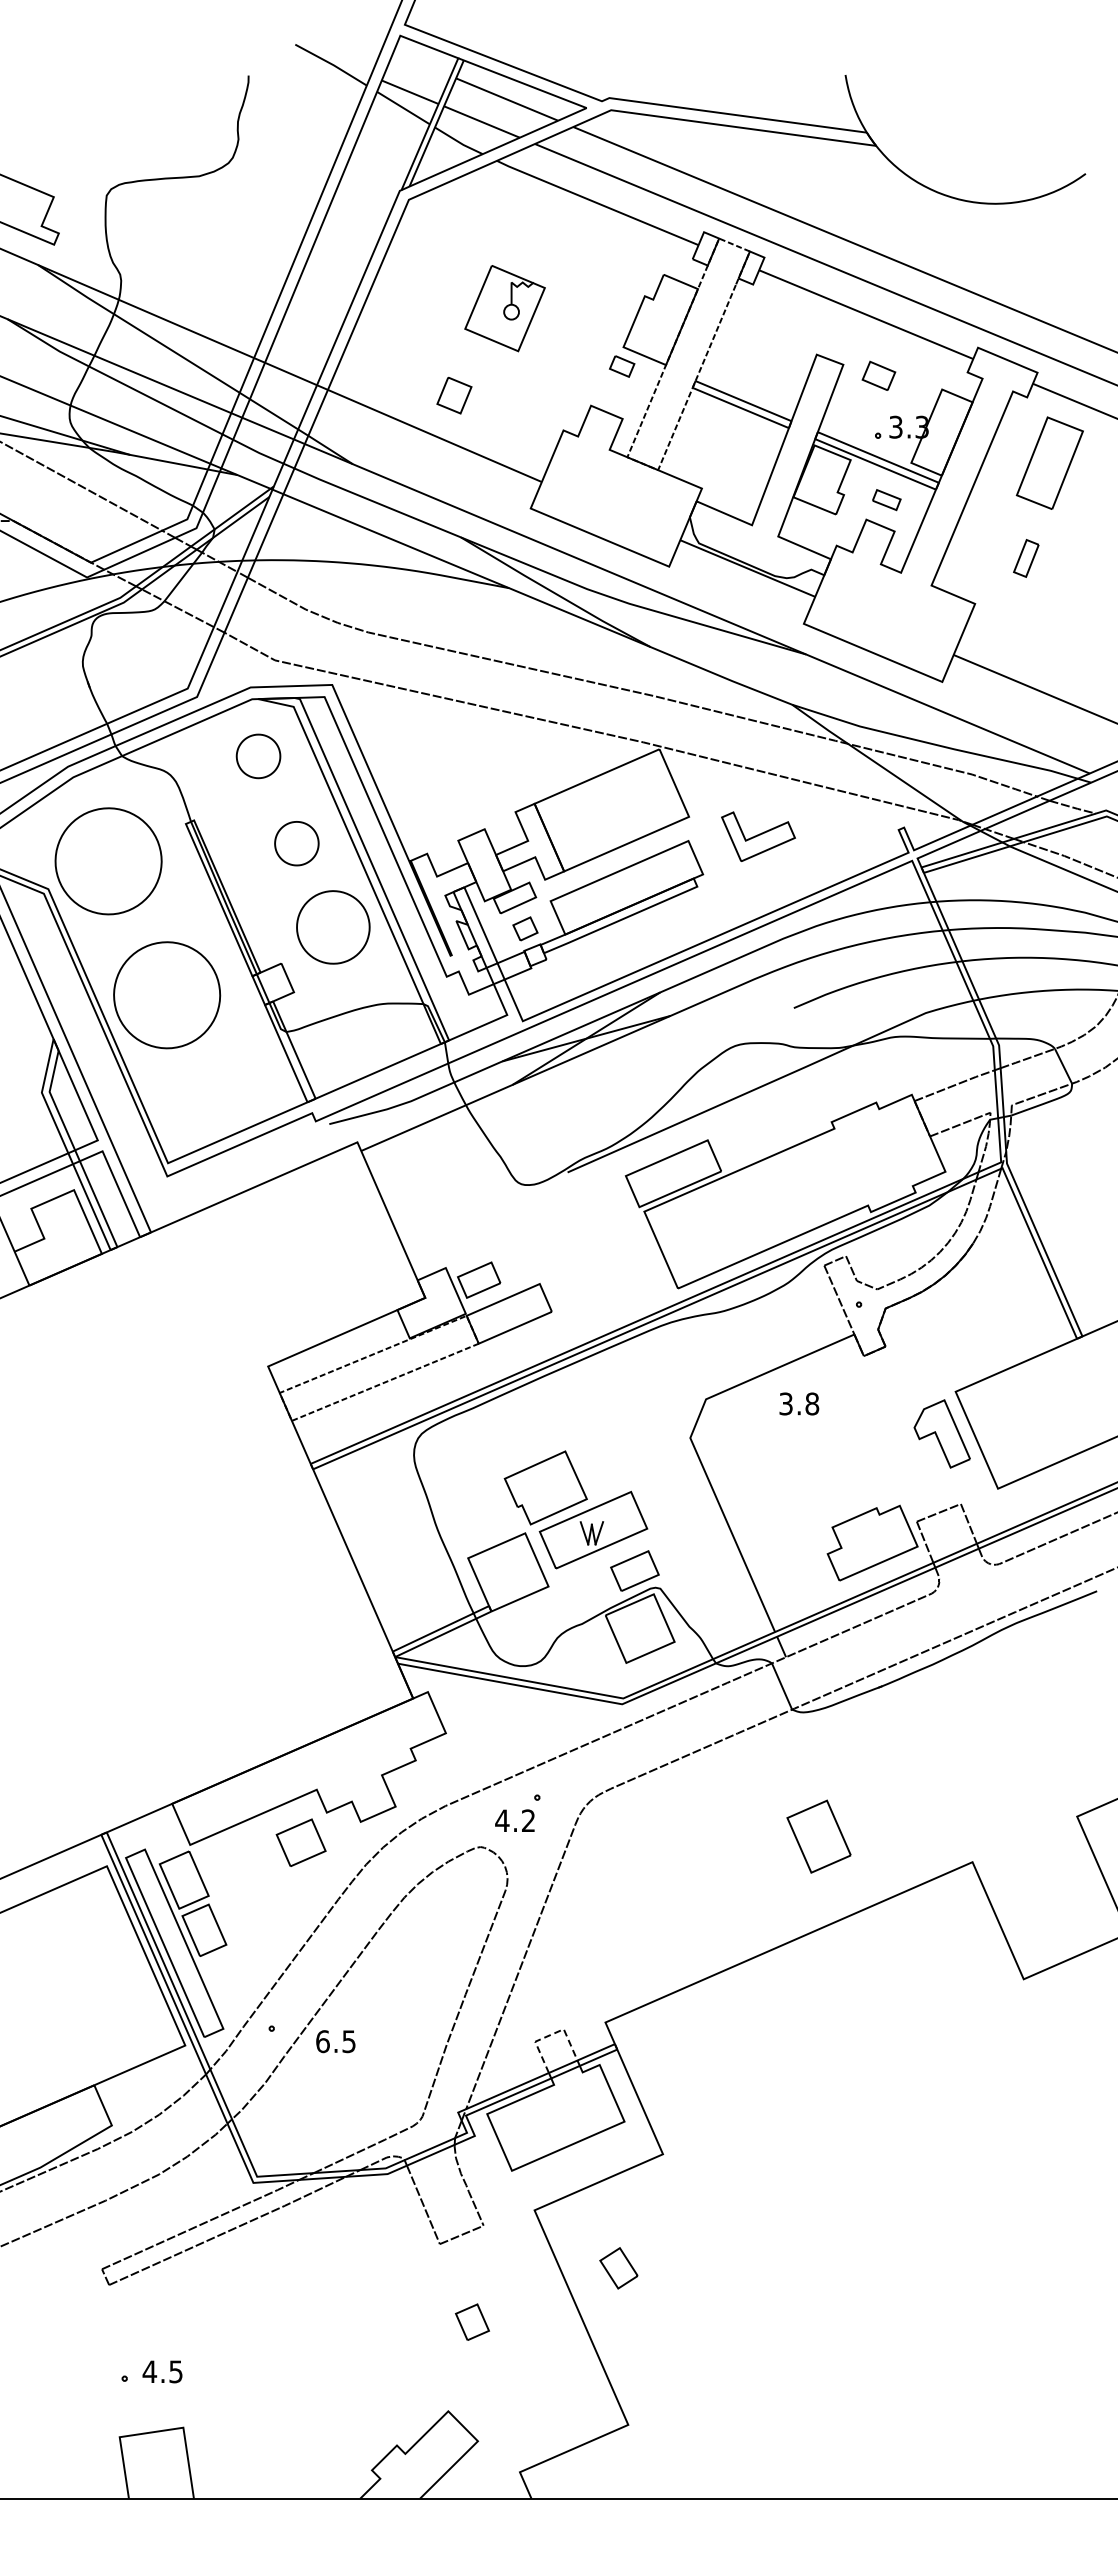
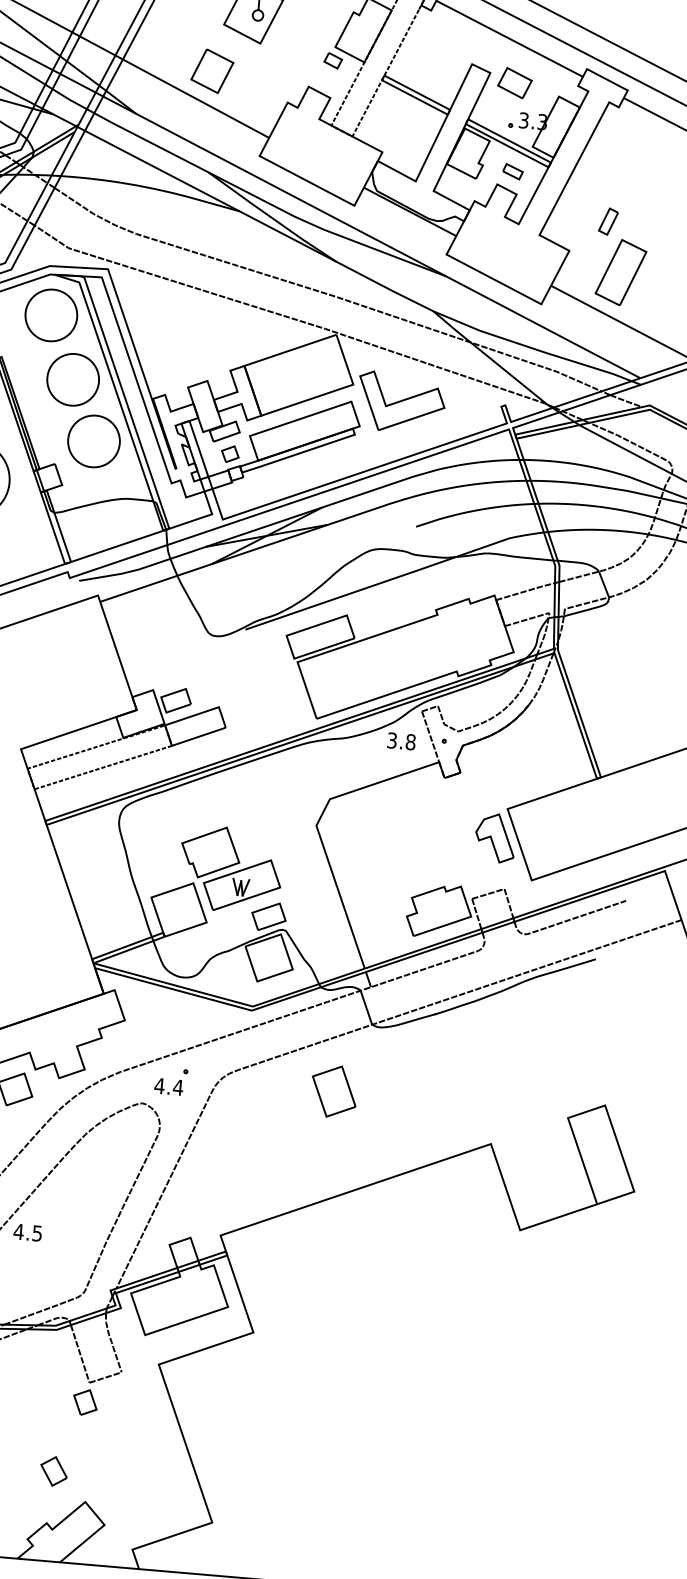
part: (878, 375) -> (514, 82), size x1.43
part: (454, 395) -> (212, 71), size x1.67
part: (1049, 462) -> (620, 272), moved
part: (258, 756) -> (51, 315), size x1.67
part: (758, 836) -> (401, 402), size x1.67
part: (296, 843) -> (72, 379), size x1.67
text: (799, 1403) -> (401, 741), moved
text: (528, 1820) -> (178, 1087), 4.2 -> 4.4
part: (818, 1836) -> (333, 1091), moved
line: (549, 2035) -> (180, 1241), dashed -> solid
text: (322, 2041) -> (18, 1231), 6.5 -> 4.5
part: (618, 2268) -> (53, 1471), moved
part: (472, 2321) -> (85, 1402), moved

